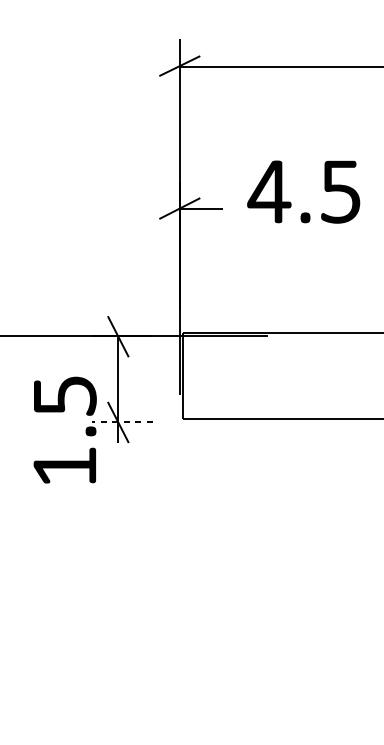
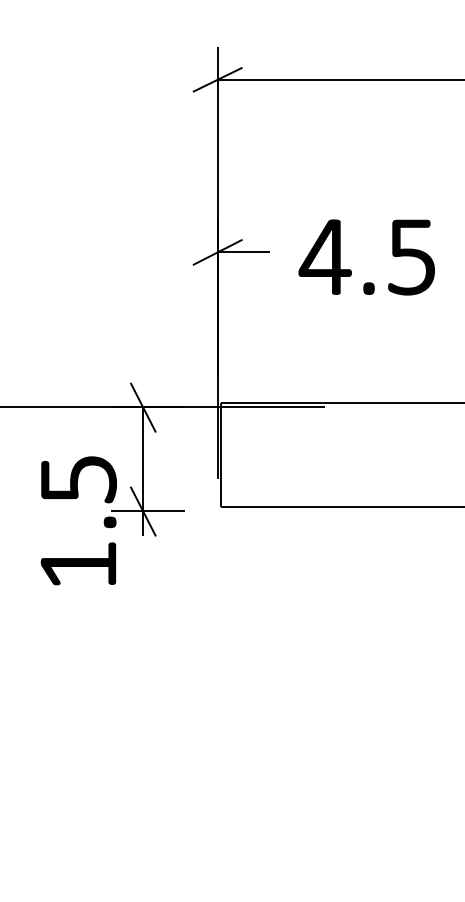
part: (291, 202) -> (351, 270), moved
line: (121, 421) -> (147, 510), dashed -> solid

